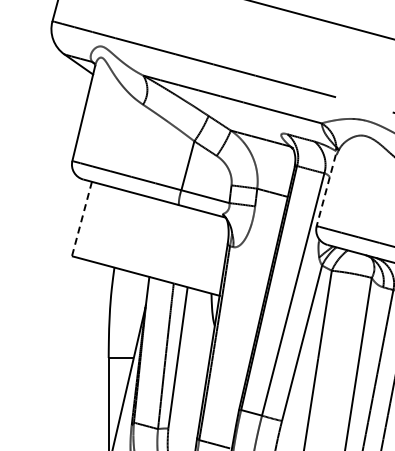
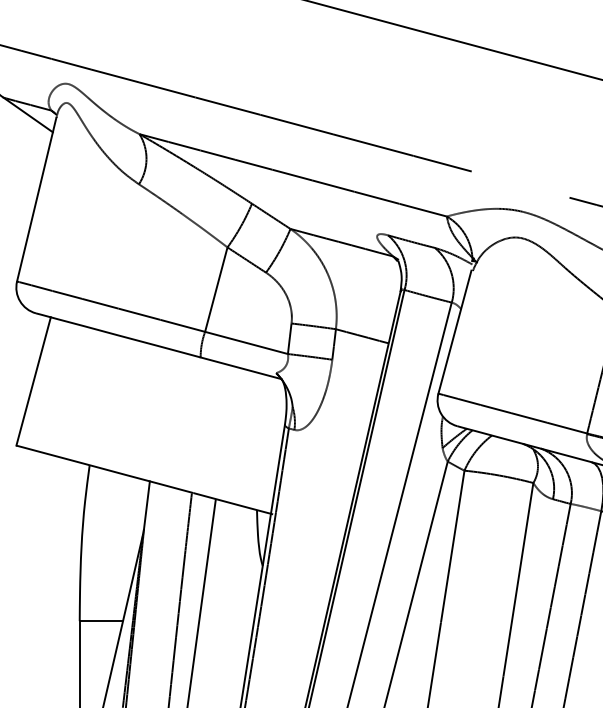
line: (326, 190) -> (455, 332), dashed -> solid
line: (81, 219) -> (32, 382), dashed -> solid

